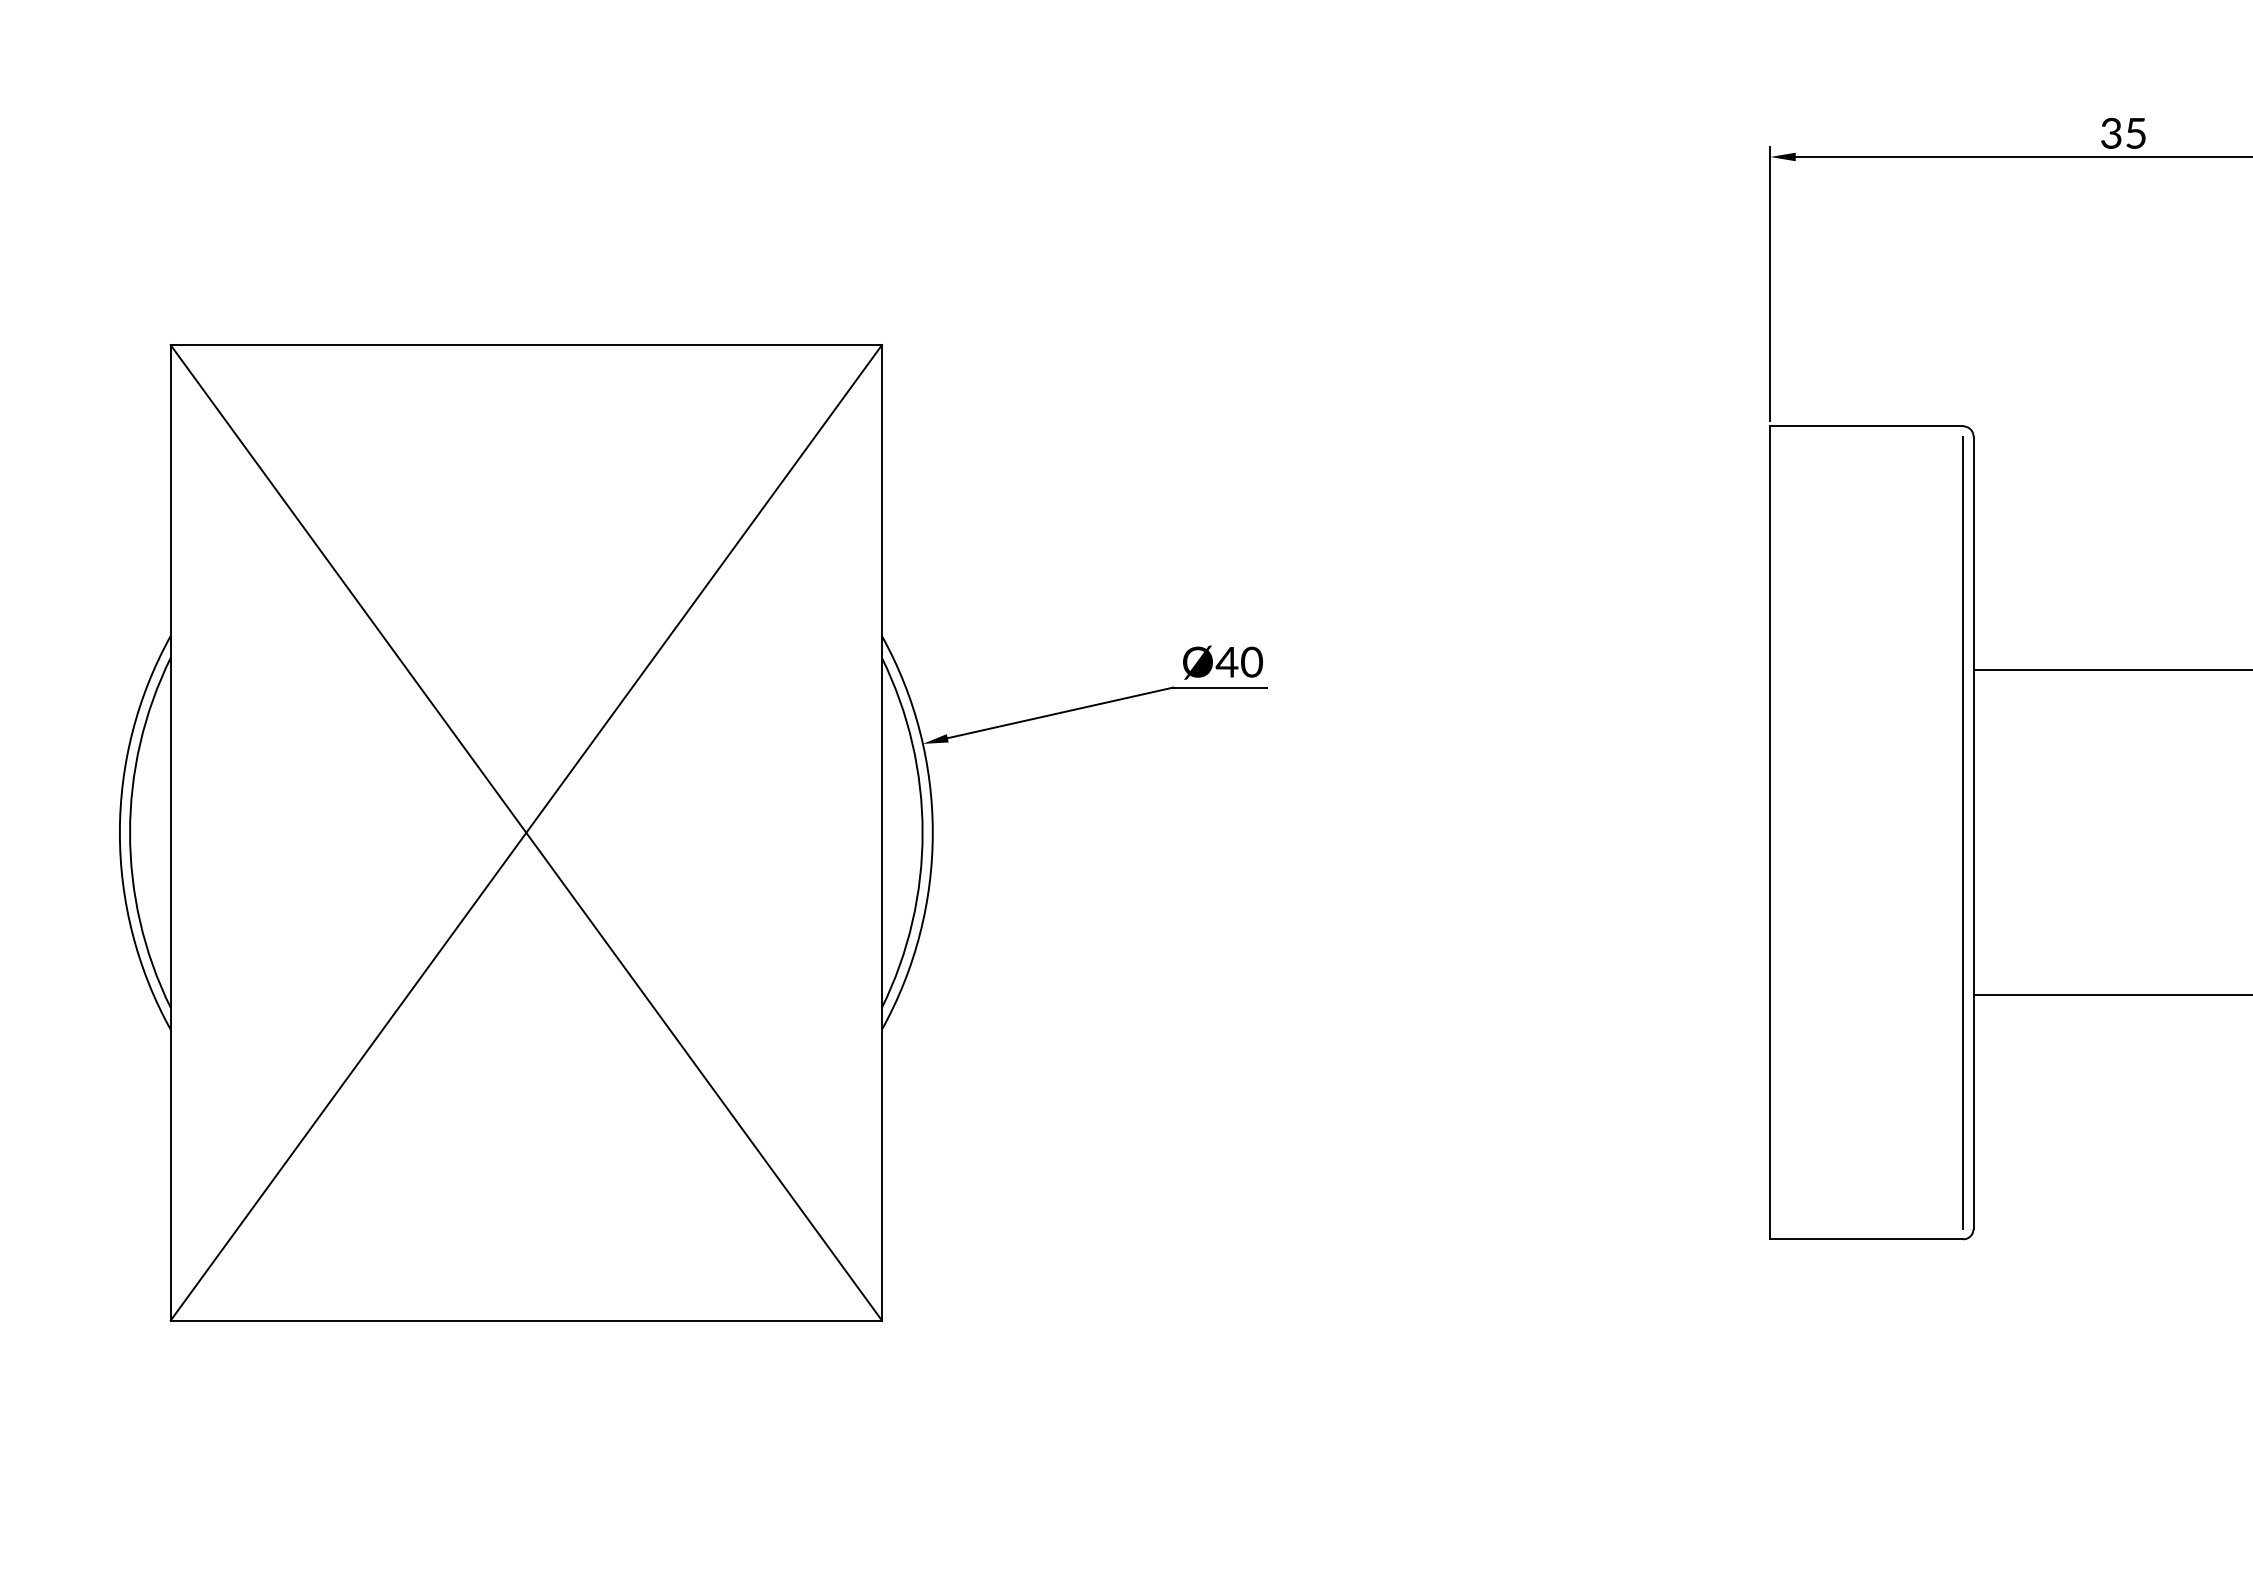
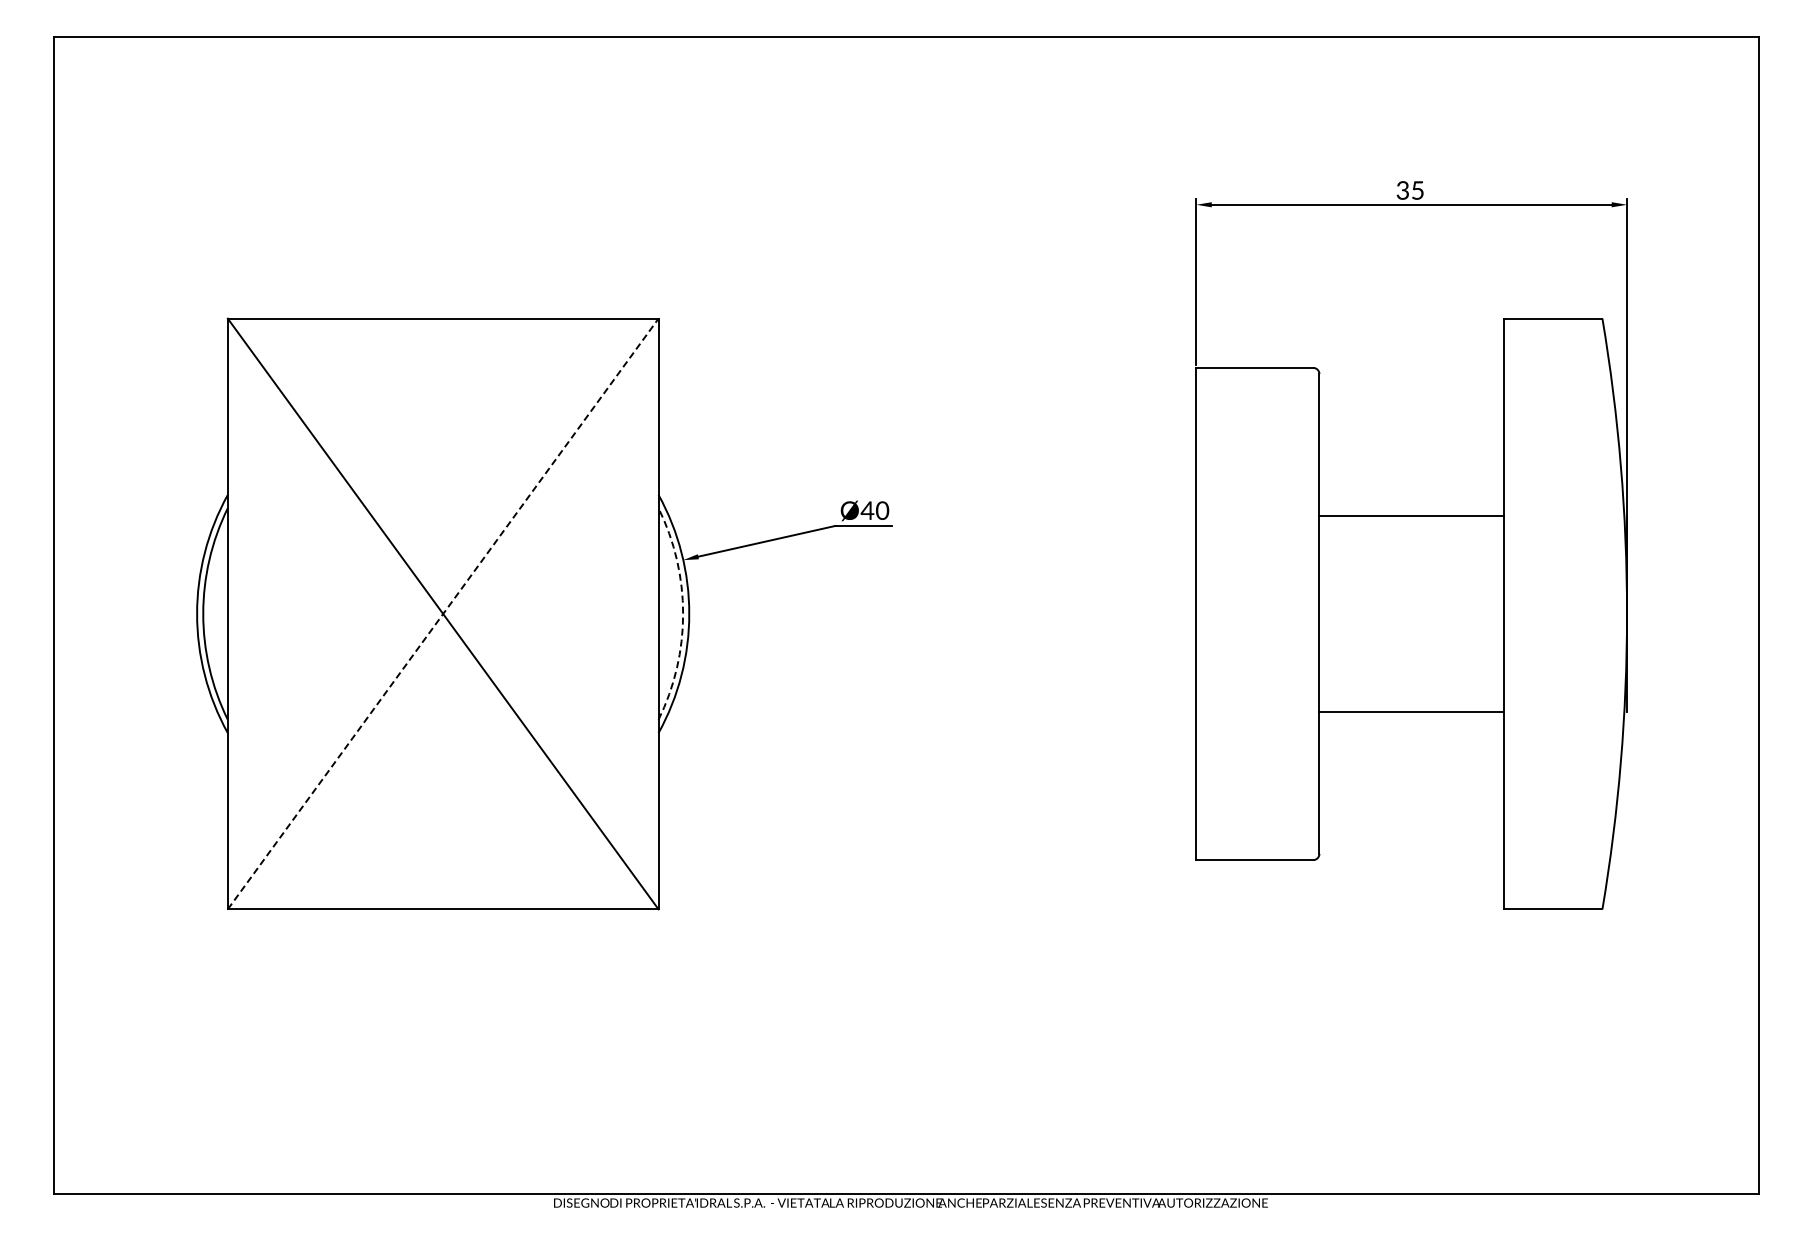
line: (526, 832) -> (443, 613), solid -> dashed
line: (1963, 832) -> (1313, 613), removed
arc: (923, 833) -> (683, 614), solid -> dashed

